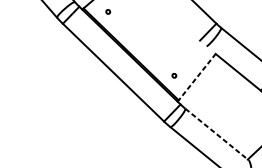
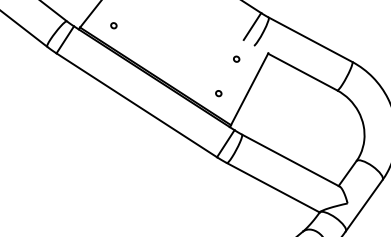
part: (192, 52) -> (236, 58), added
line: (197, 77) -> (249, 89), dashed -> solid
line: (217, 134) -> (291, 160), dashed -> solid

